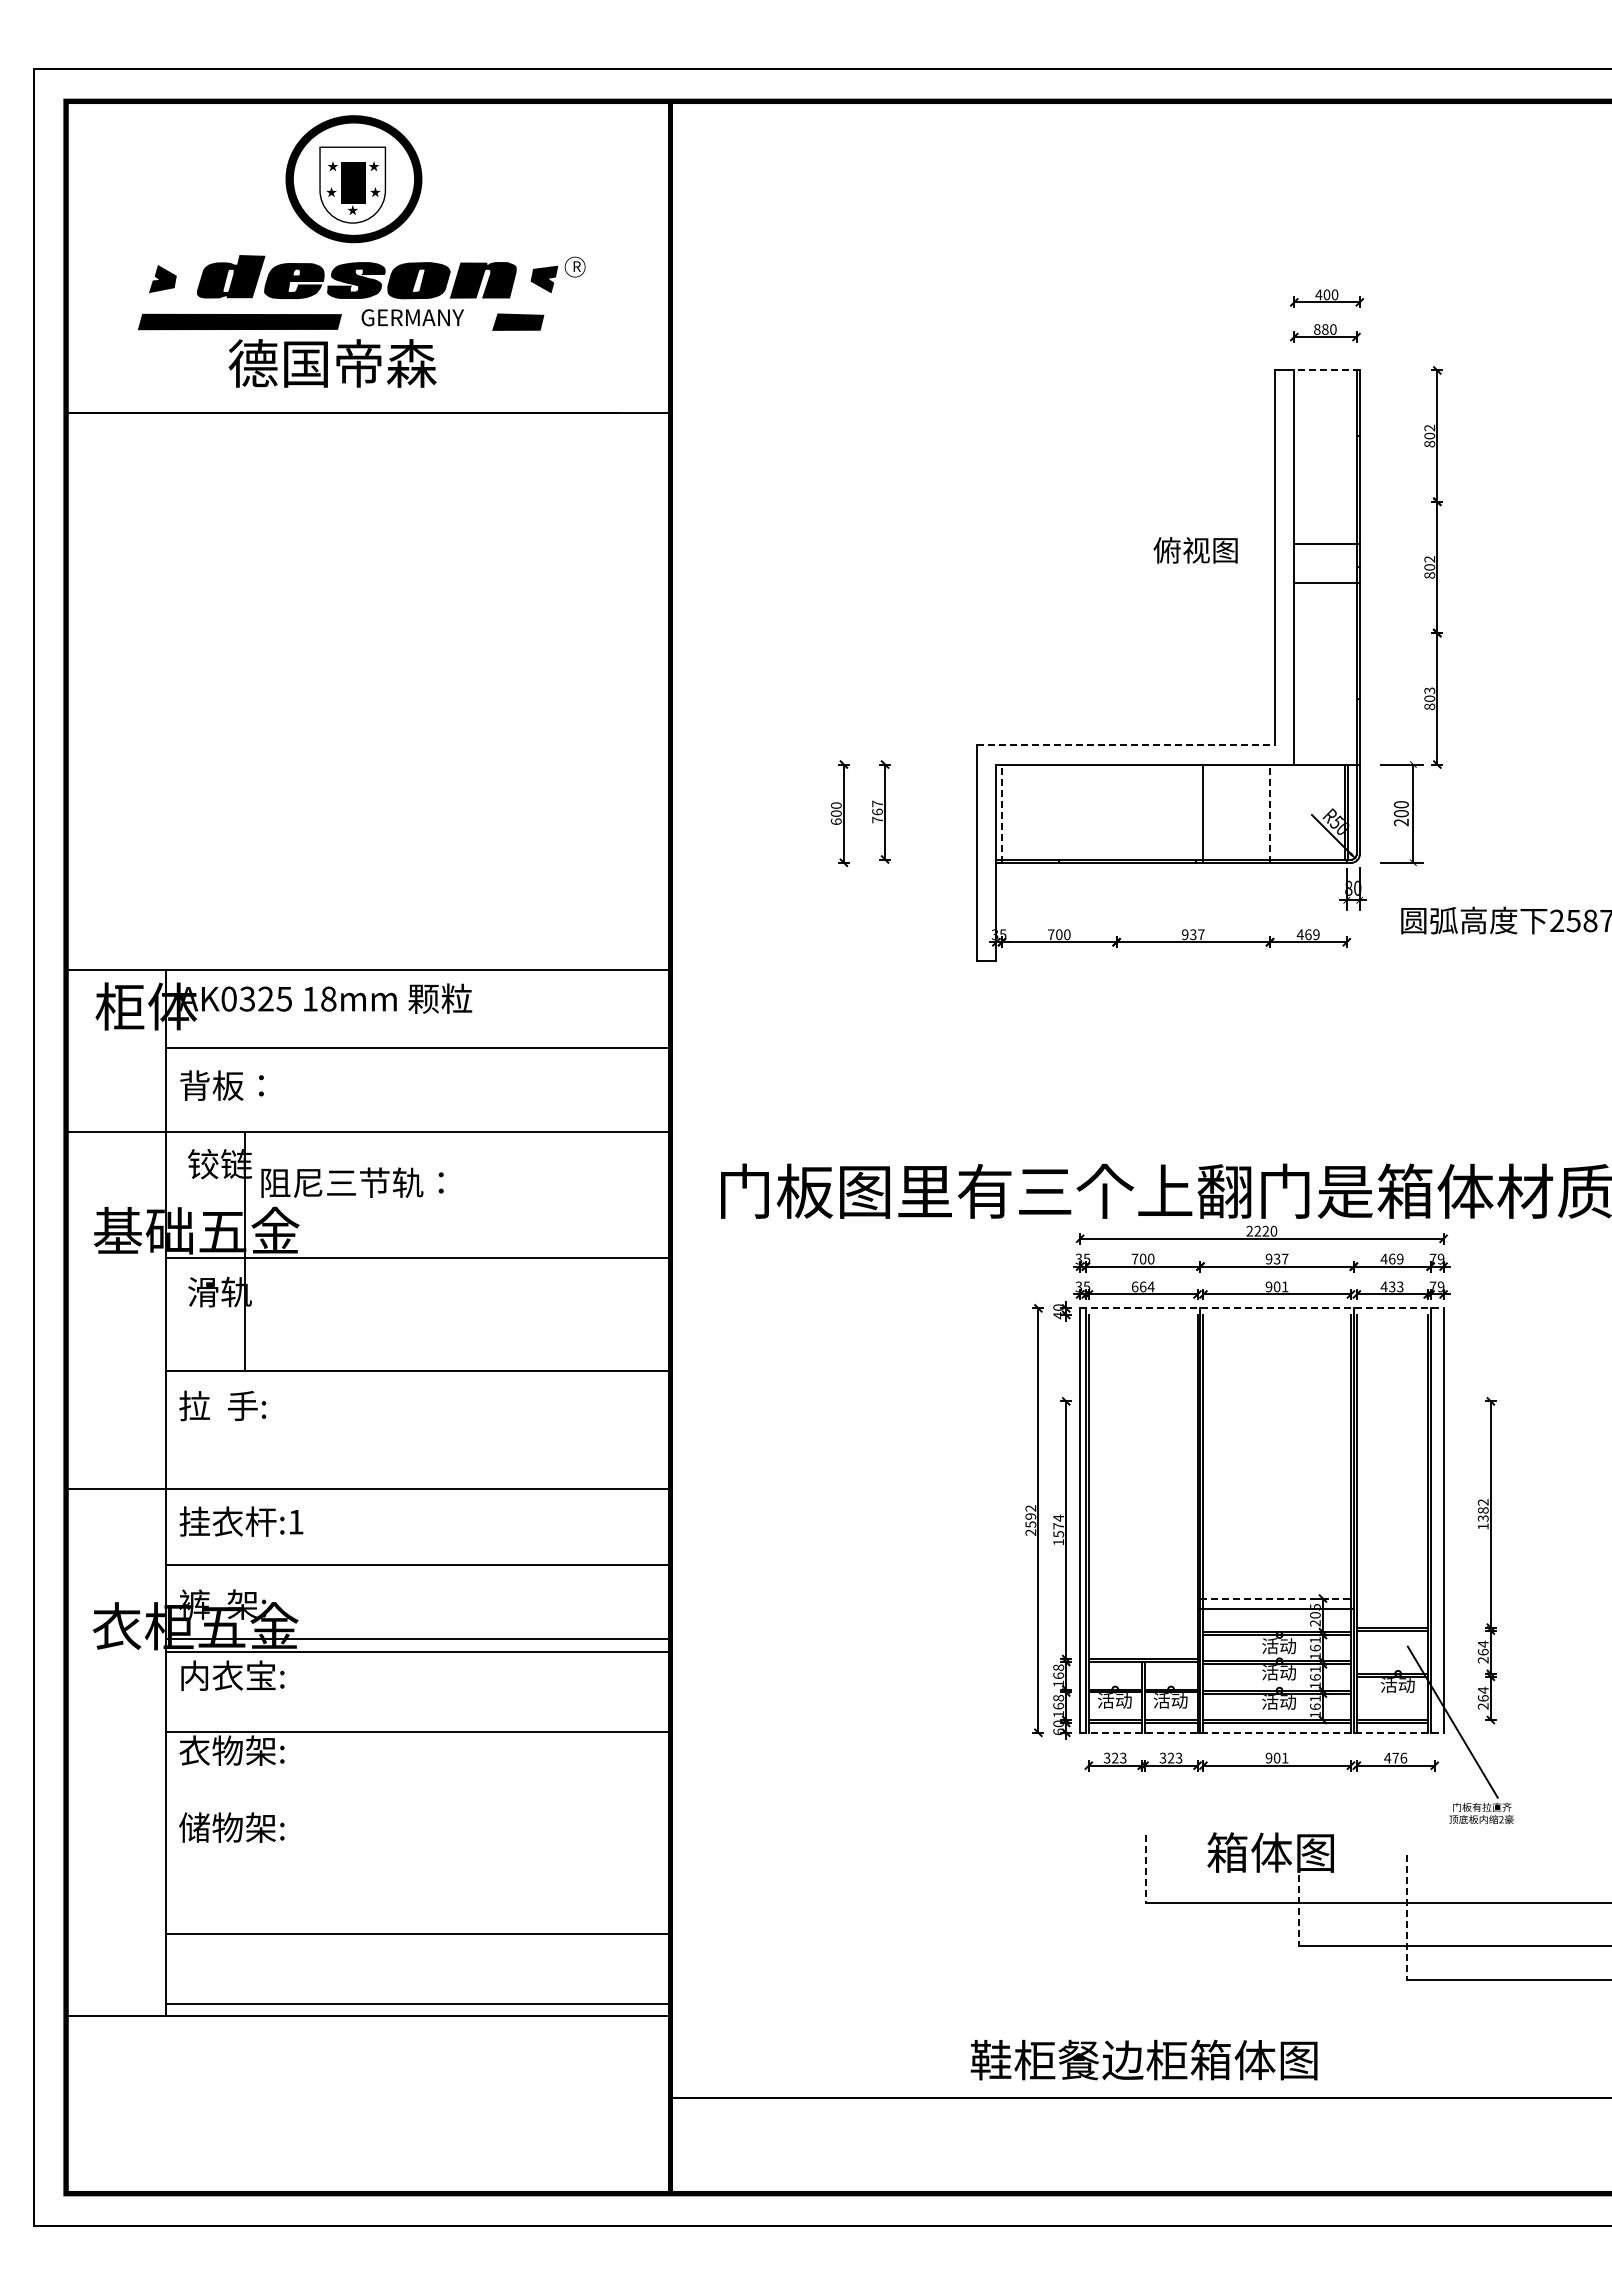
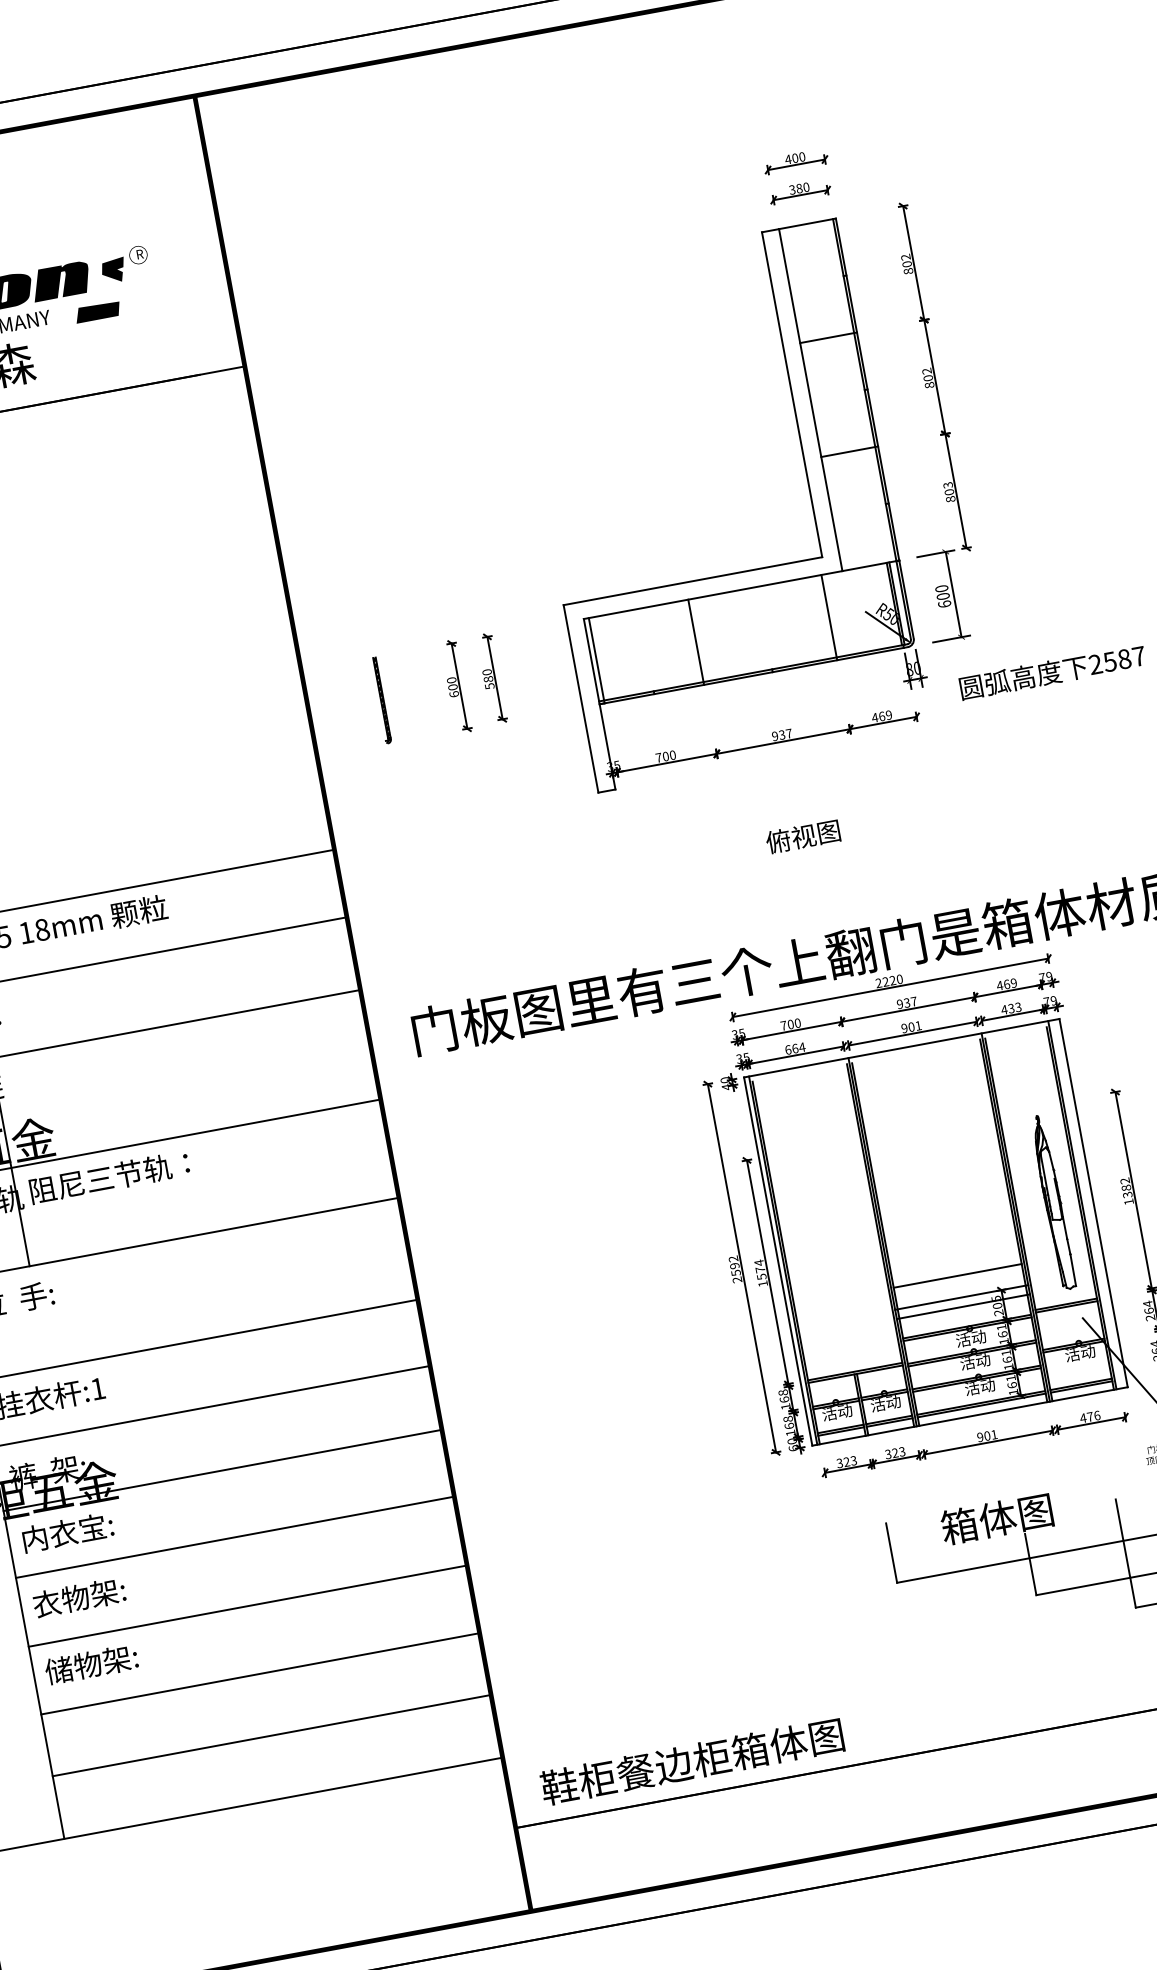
text: (1317, 329) -> (792, 189), 880 -> 380
line: (1327, 370) -> (807, 223), dashed -> solid
line: (1326, 544) -> (849, 452), moved
text: (1195, 550) -> (803, 836), moved
line: (1326, 582) -> (828, 337), moved
line: (1125, 744) -> (692, 580), dashed -> solid
text: (877, 811) -> (488, 678), 767 -> 580
part: (753, 813) -> (381, 700), added
line: (1002, 813) -> (597, 660), dashed -> solid
line: (1202, 813) -> (696, 642), moved
line: (1270, 813) -> (829, 617), dashed -> solid
text: (1400, 822) -> (943, 604), 200 -> 600
text: (352, 1182) -> (109, 1177), moved
line: (1261, 1308) -> (901, 1048), dashed -> solid
part: (1398, 1511) -> (1053, 1202), added
line: (1276, 1573) -> (957, 1275), added
line: (1277, 1598) -> (962, 1297), dashed -> solid
line: (417, 1651) -> (234, 1537), moved
line: (417, 1731) -> (247, 1605), moved
line: (1261, 1732) -> (969, 1416), dashed -> solid
line: (1146, 1869) -> (891, 1553), dashed -> solid
line: (1298, 1910) -> (1030, 1564), dashed -> solid
line: (1407, 1918) -> (1126, 1554), dashed -> solid
line: (417, 1933) -> (259, 1673), moved
line: (417, 2004) -> (271, 1735), moved
text: (1143, 2059) -> (691, 1761), moved

